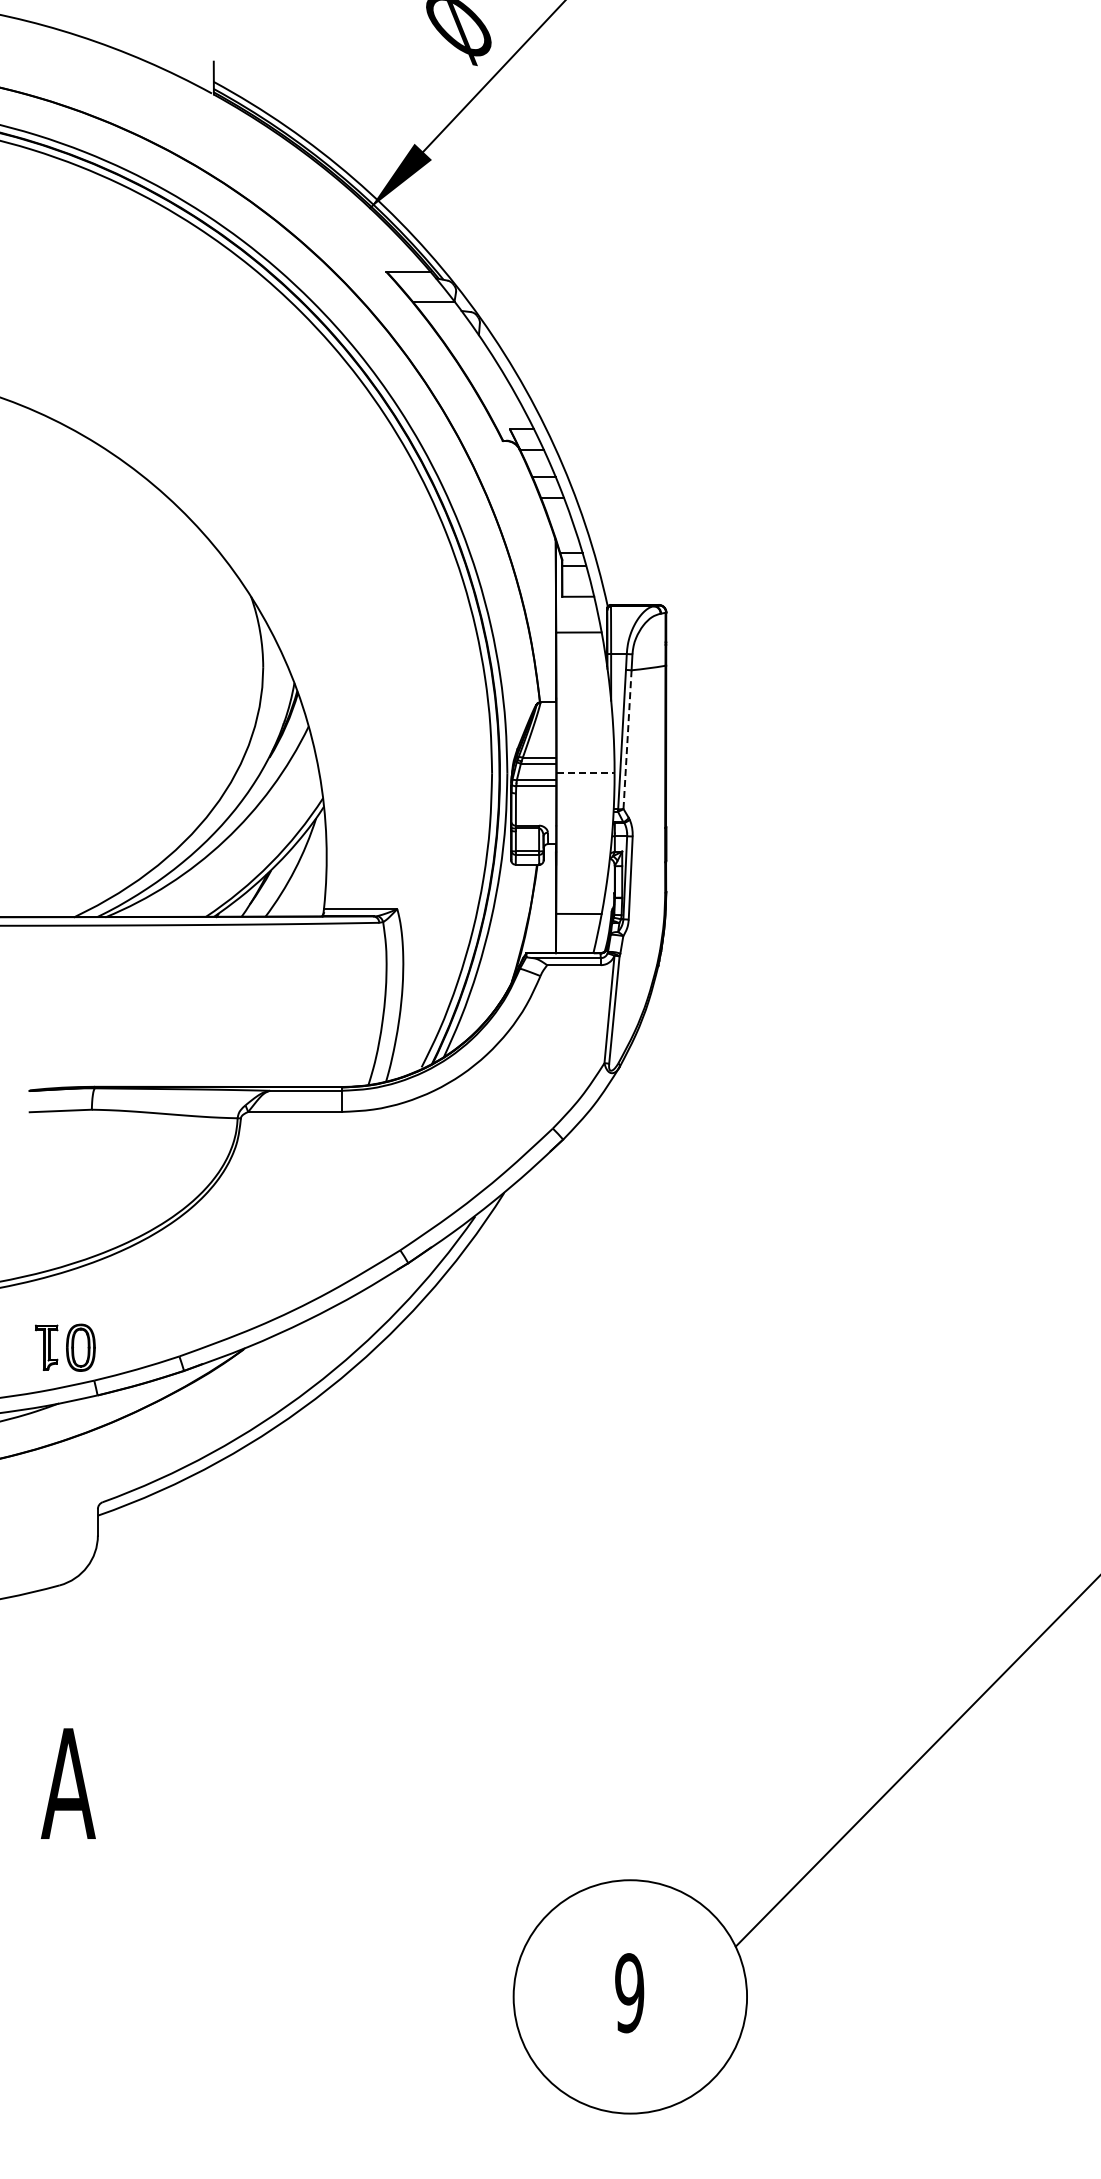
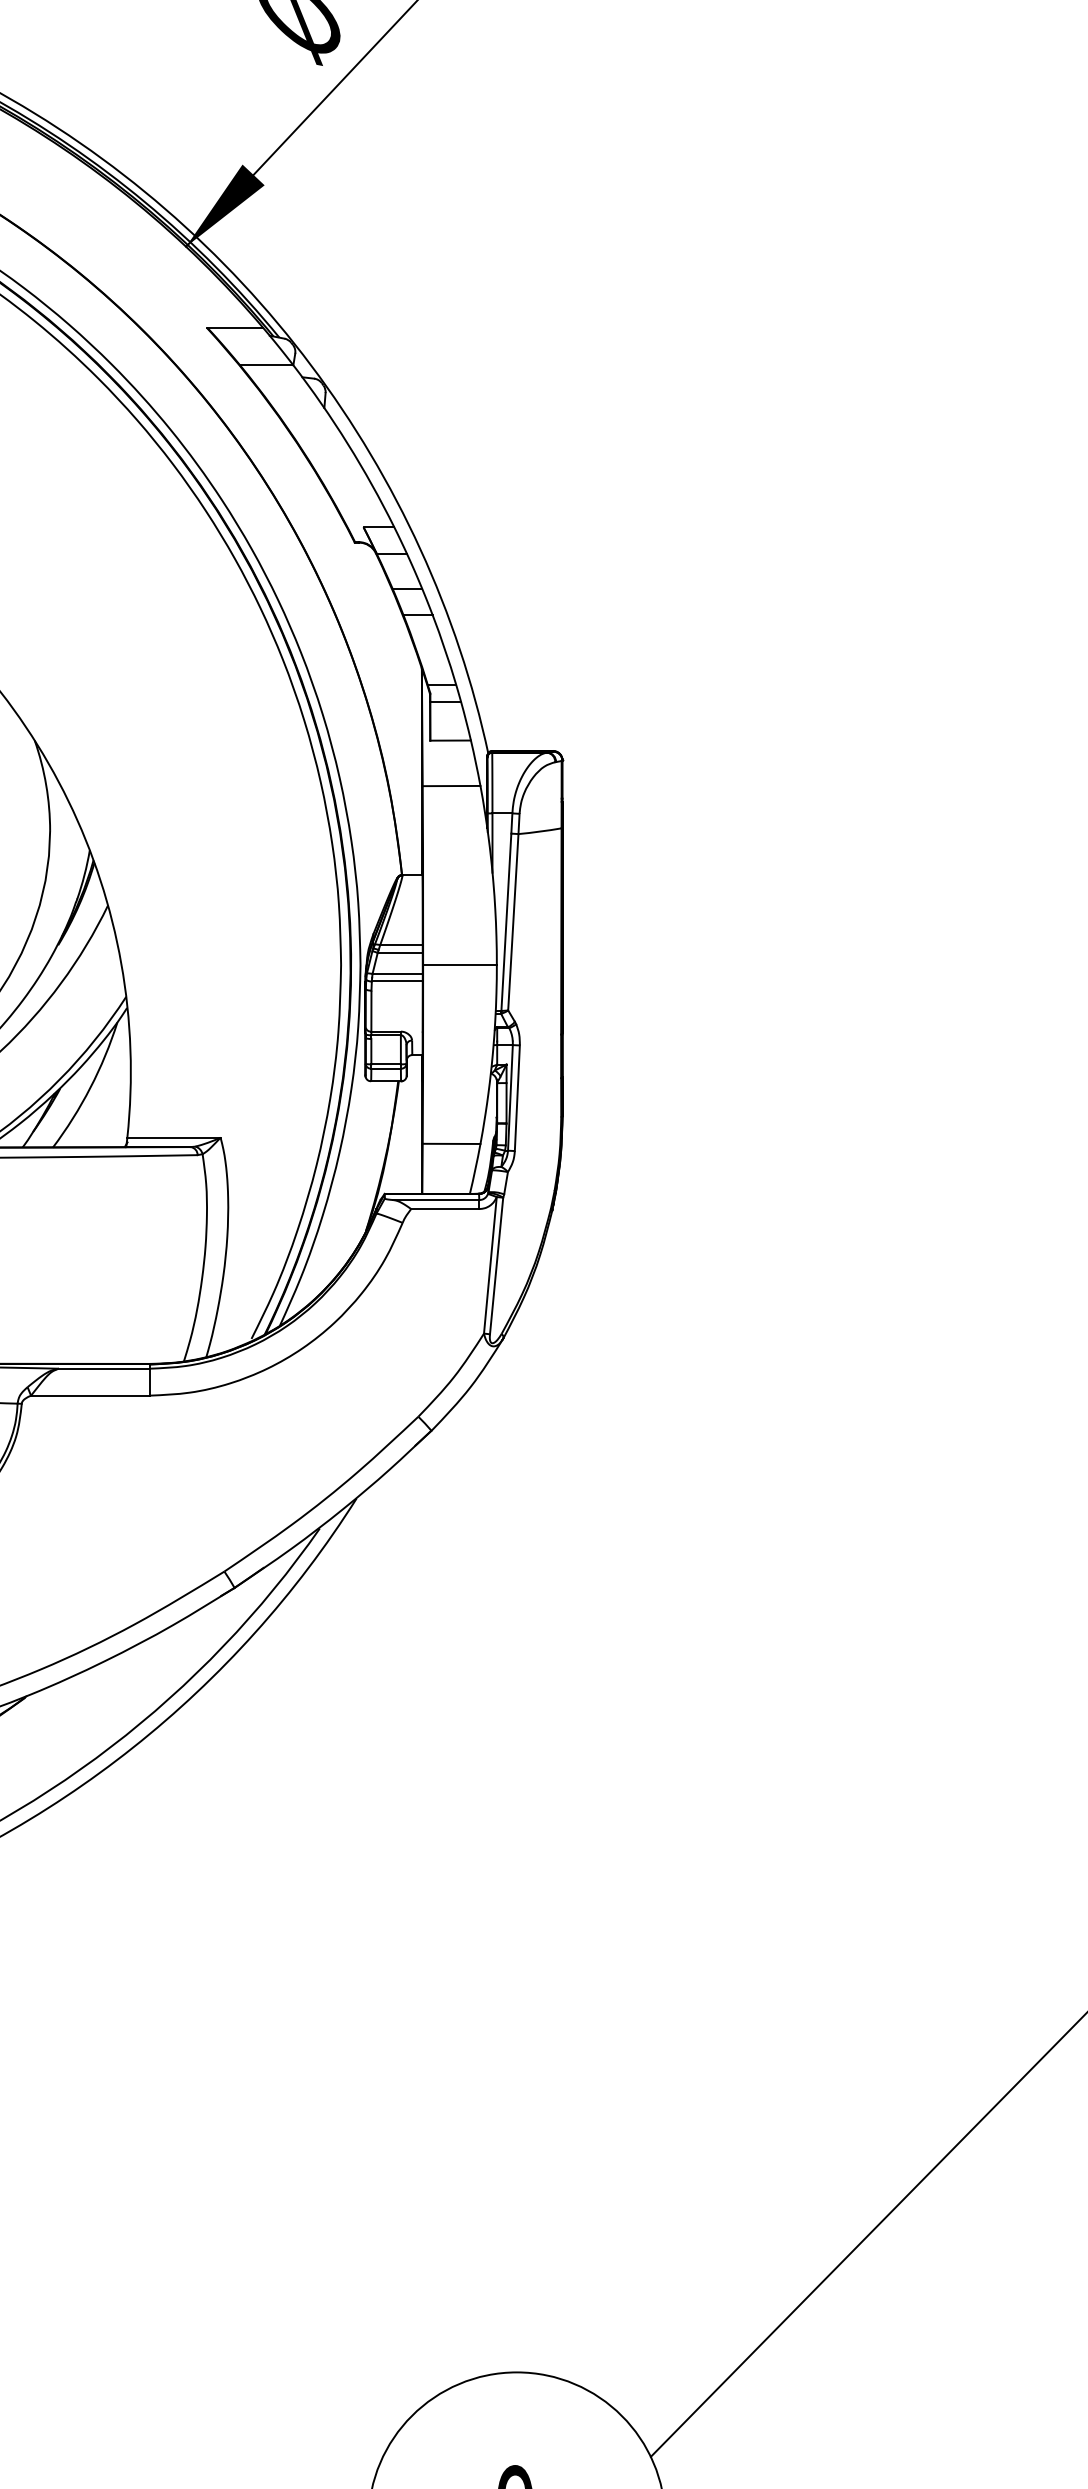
line: (627, 739) -> (513, 922), dashed -> solid
line: (585, 773) -> (459, 965), dashed -> solid

